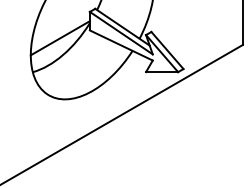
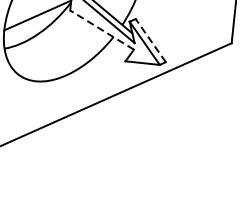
line: (121, 45) -> (102, 30), solid -> dashed
line: (167, 50) -> (150, 40), solid -> dashed

